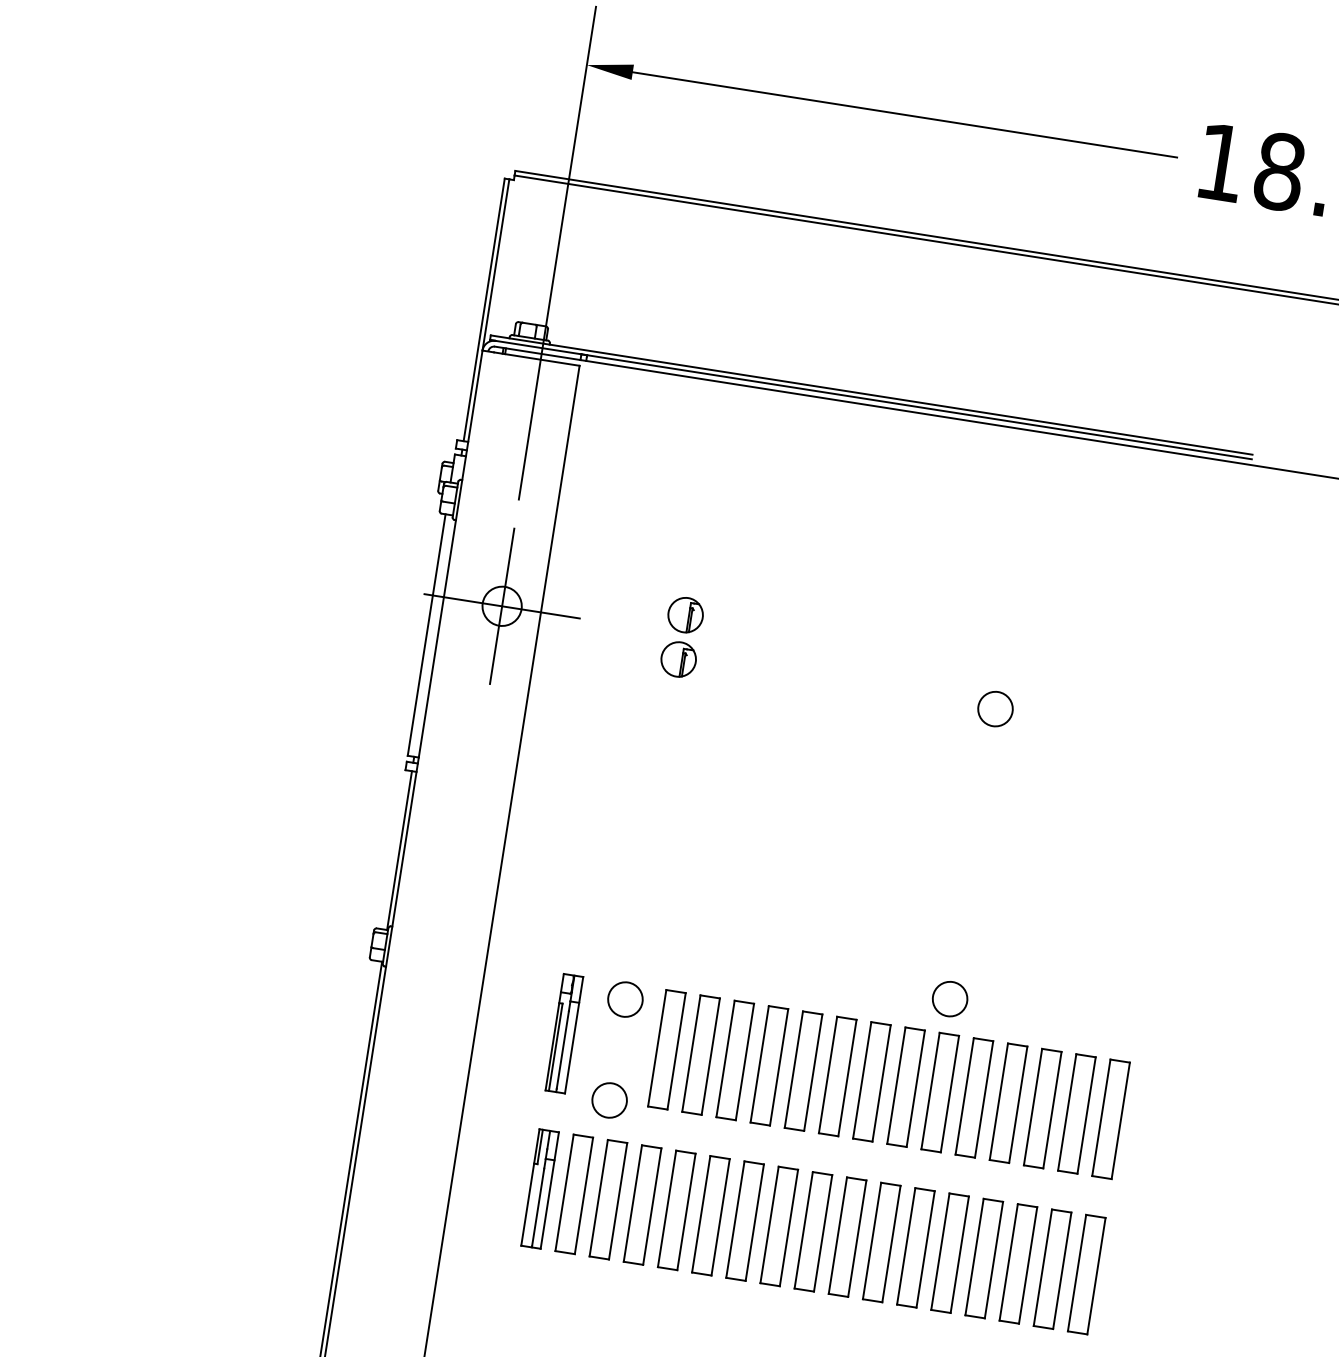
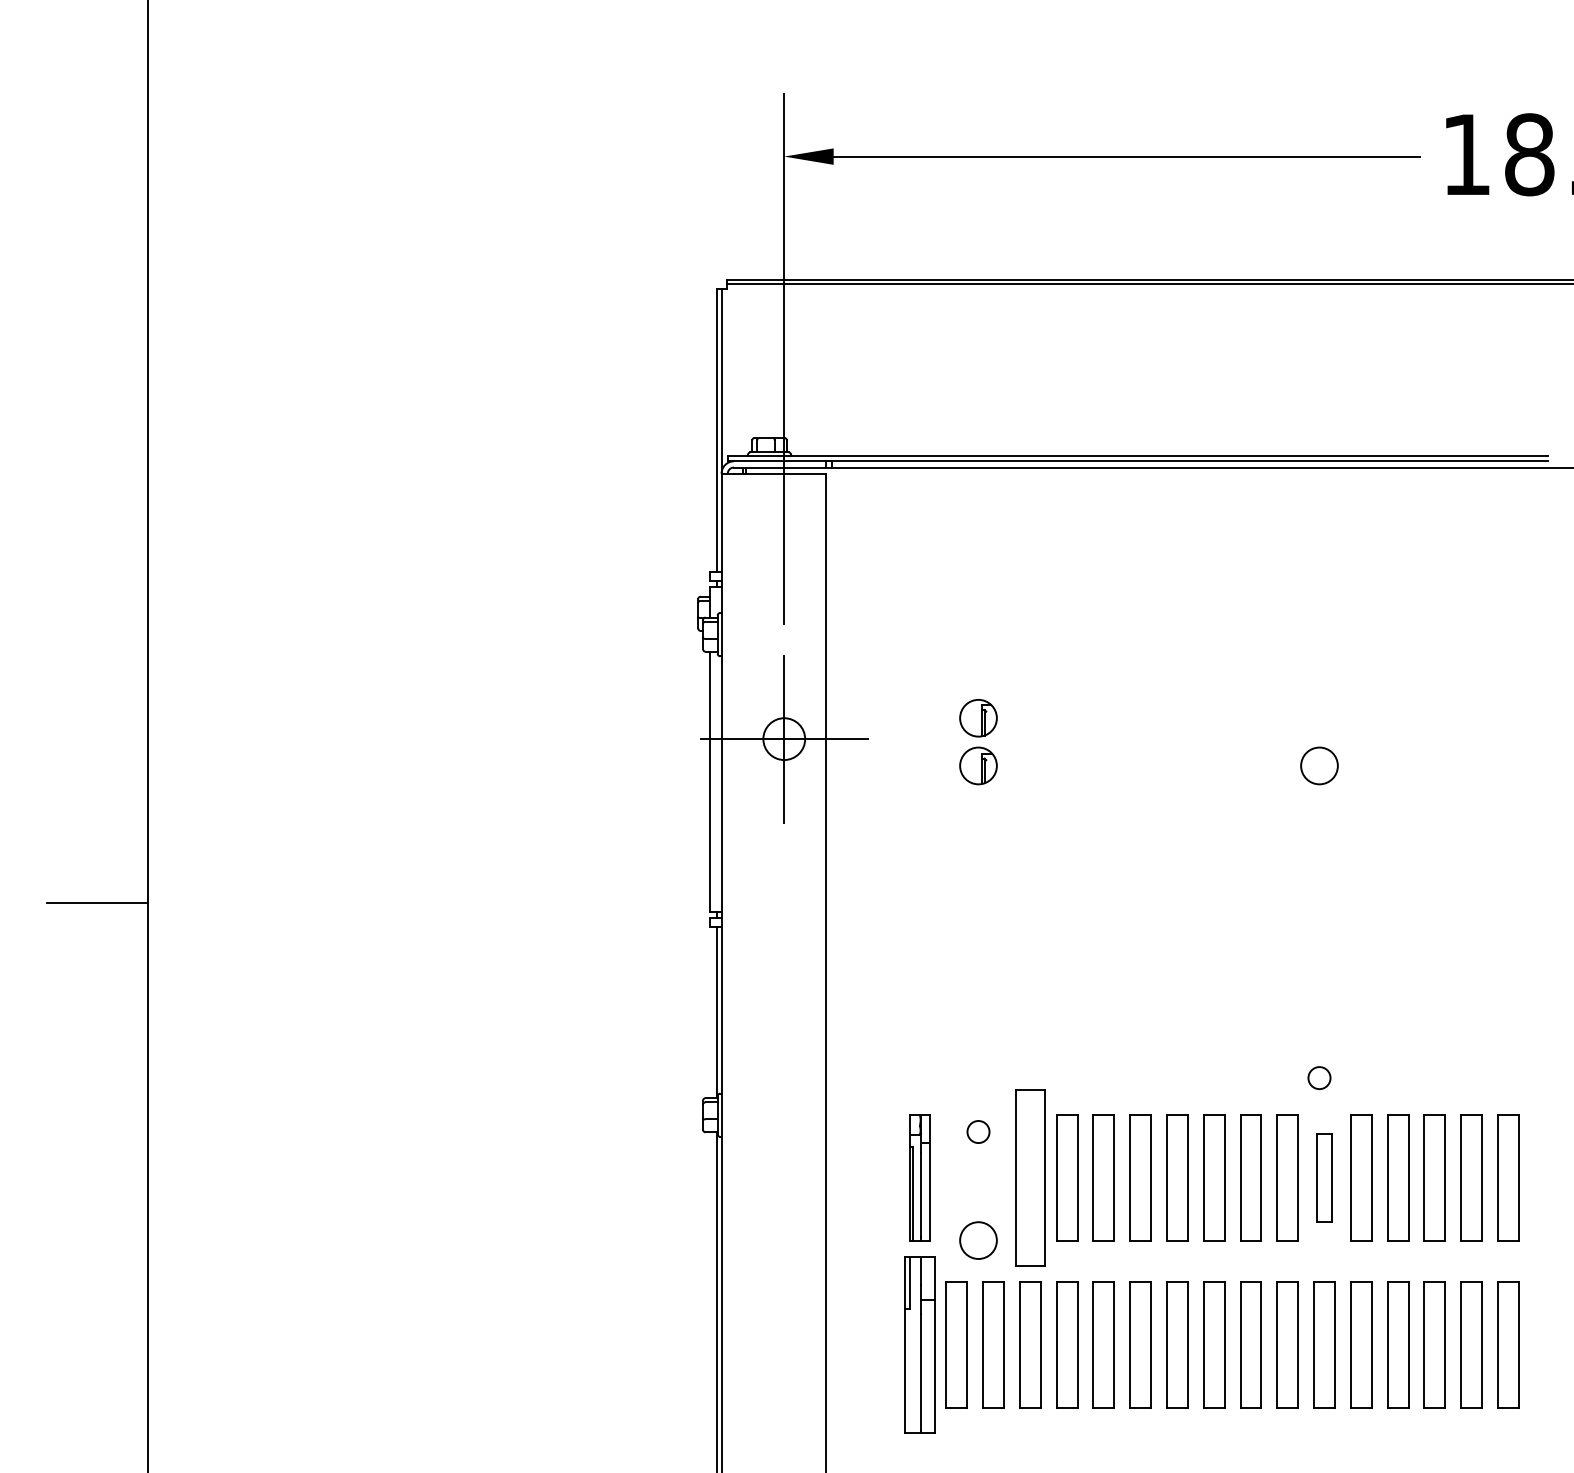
circle: (950, 998) -> (1319, 1077), size x0.6
circle: (625, 999) -> (978, 1131), size x0.6
part: (667, 1049) -> (1030, 1177), size x1.4
part: (940, 1092) -> (1324, 1177), size x0.7
part: (539, 1188) -> (919, 1344), size x1.4

